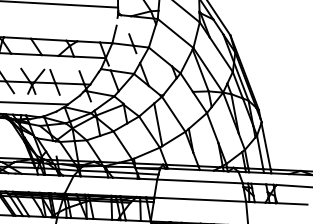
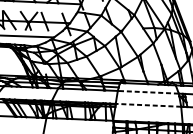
line: (200, 181) -> (148, 92), solid -> dashed
line: (200, 199) -> (148, 105), solid -> dashed

